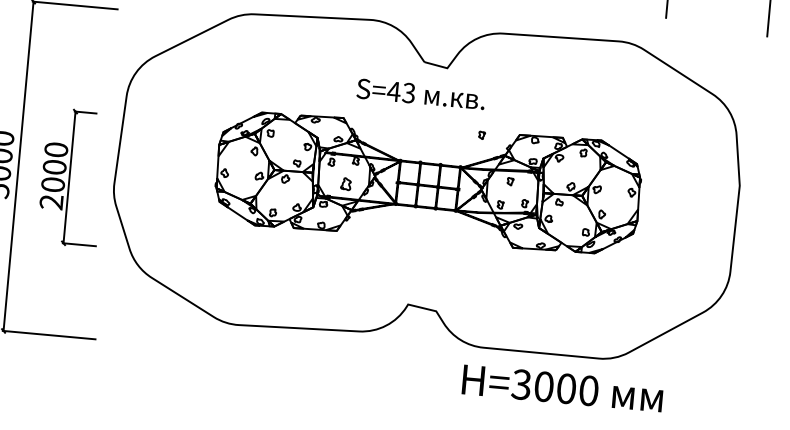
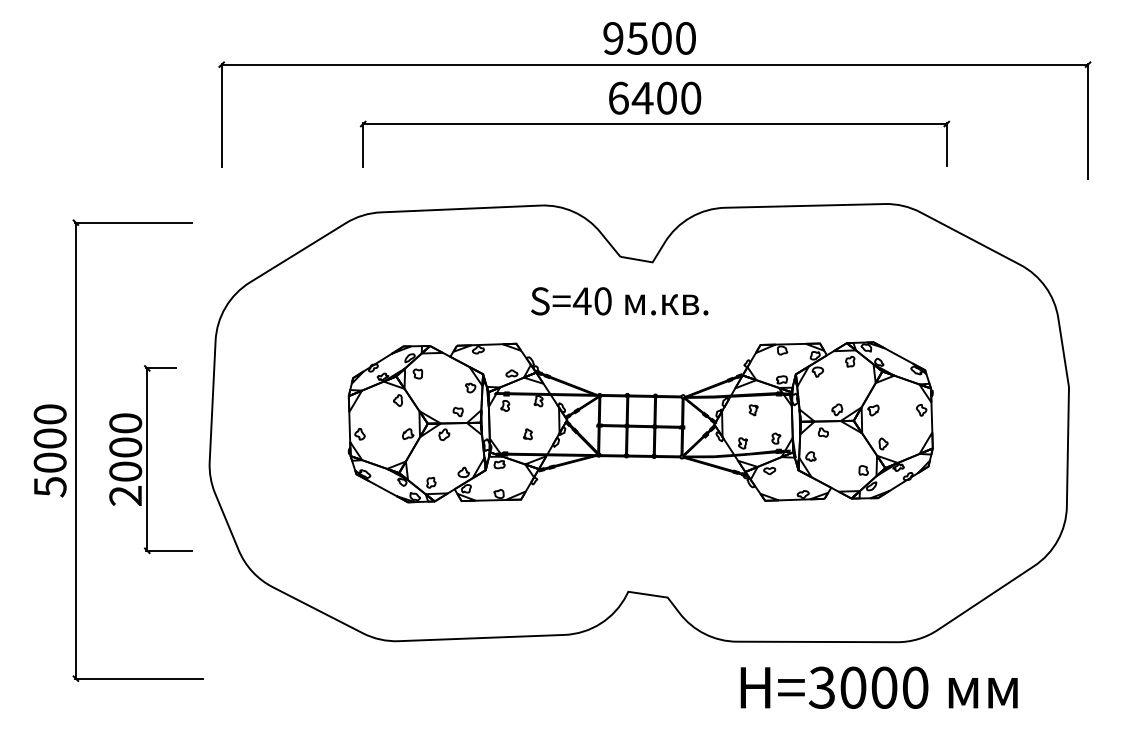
text: (408, 93) -> (602, 301), S=43 -> S=40
part: (481, 135) -> (708, 350), removed
part: (345, 184) -> (527, 434), size x0.62
text: (562, 388) -> (878, 687), moved

